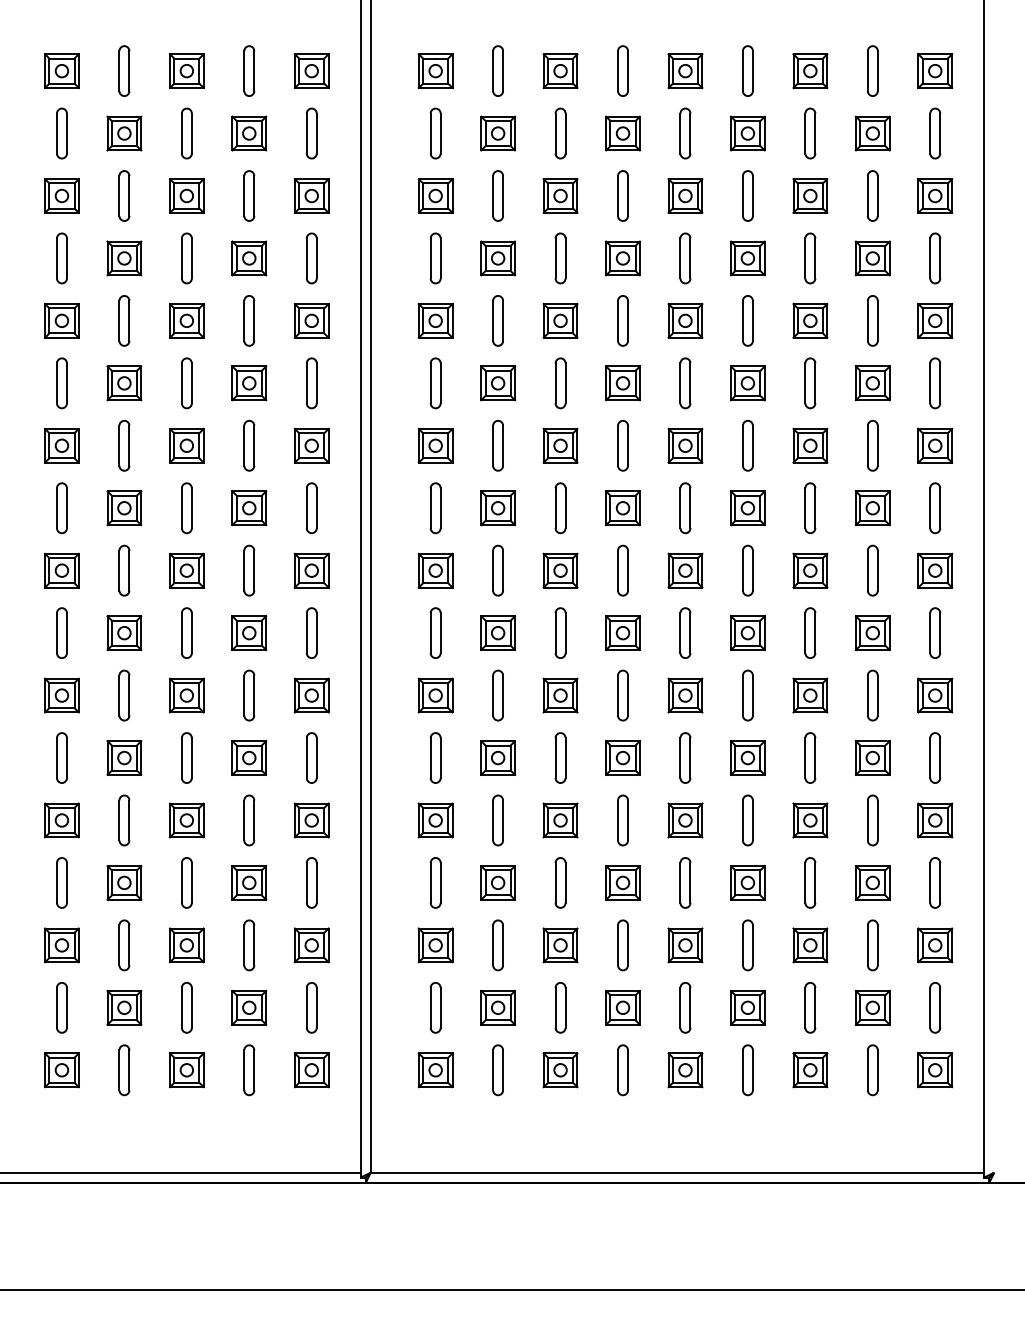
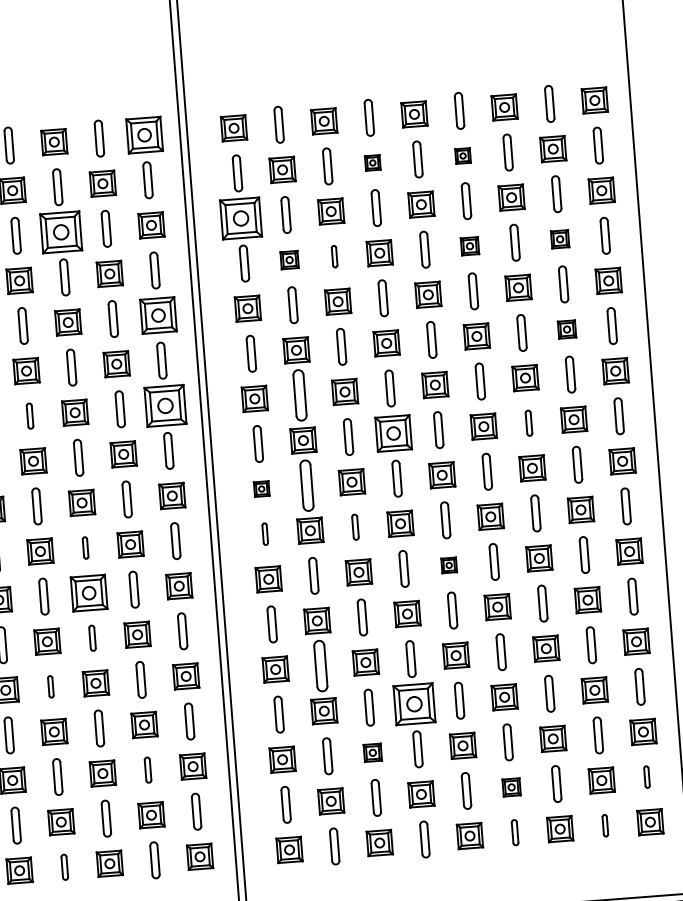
part: (311, 70) -> (144, 134), size x1.4
part: (622, 133) -> (372, 162), size x0.6
part: (747, 133) -> (462, 156), size x0.6
part: (186, 195) -> (60, 231), size x1.6
part: (435, 195) -> (240, 218), size x1.6
part: (498, 258) -> (289, 260), size x0.7
part: (560, 258) -> (334, 256), size x0.6
part: (747, 258) -> (469, 246), size x0.7
part: (872, 258) -> (559, 239), size x0.7
part: (311, 320) -> (158, 315), size x1.4
part: (872, 383) -> (566, 329), size x0.7
part: (124, 445) -> (30, 416), size x0.7
part: (311, 445) -> (165, 405), size x1.6
part: (497, 445) -> (299, 395), size x1.4
part: (622, 508) -> (393, 433), size x1.4
part: (810, 508) -> (529, 423), size x0.7
part: (435, 570) -> (261, 489), size x0.6
part: (497, 570) -> (306, 485), size x1.4
part: (186, 632) -> (85, 547), size x0.6
part: (435, 632) -> (265, 533), size x0.6
part: (560, 632) -> (355, 526), size x0.7
part: (186, 695) -> (88, 593), size x1.4
part: (685, 695) -> (449, 565), size x0.6
part: (186, 757) -> (92, 637), size x0.7
part: (124, 820) -> (50, 686), size x0.6
part: (497, 820) -> (320, 666), size x1.4
part: (622, 882) -> (414, 703), size x1.6
part: (249, 945) -> (148, 770), size x0.7
part: (560, 945) -> (372, 752), size x0.7
part: (747, 1007) -> (511, 787), size x0.7
part: (935, 1007) -> (647, 776), size x0.6
part: (124, 1070) -> (64, 867), size x0.7
part: (747, 1070) -> (514, 832), size x0.7
part: (872, 1070) -> (605, 825), size x0.6

